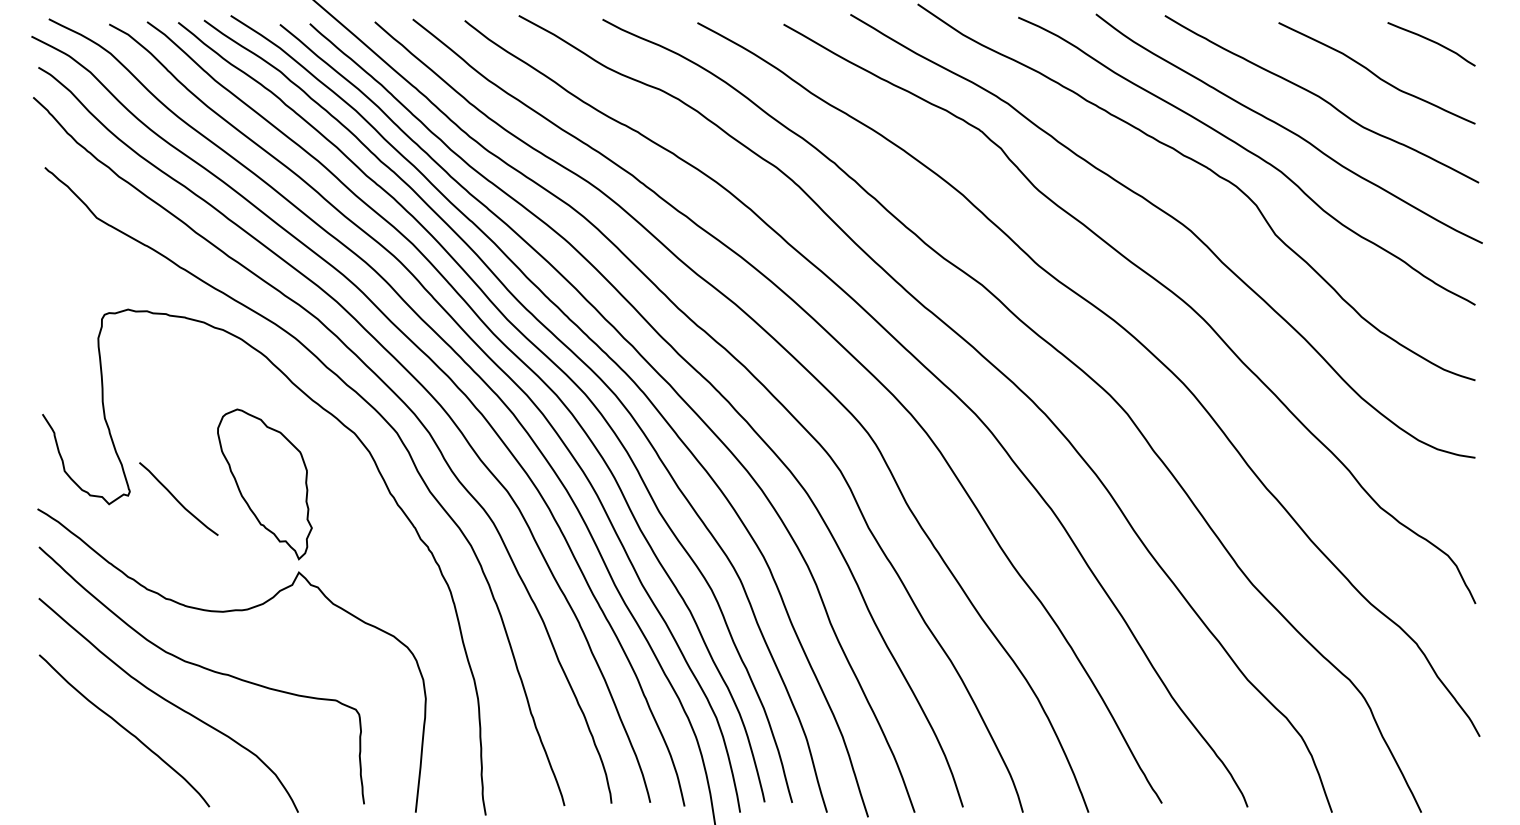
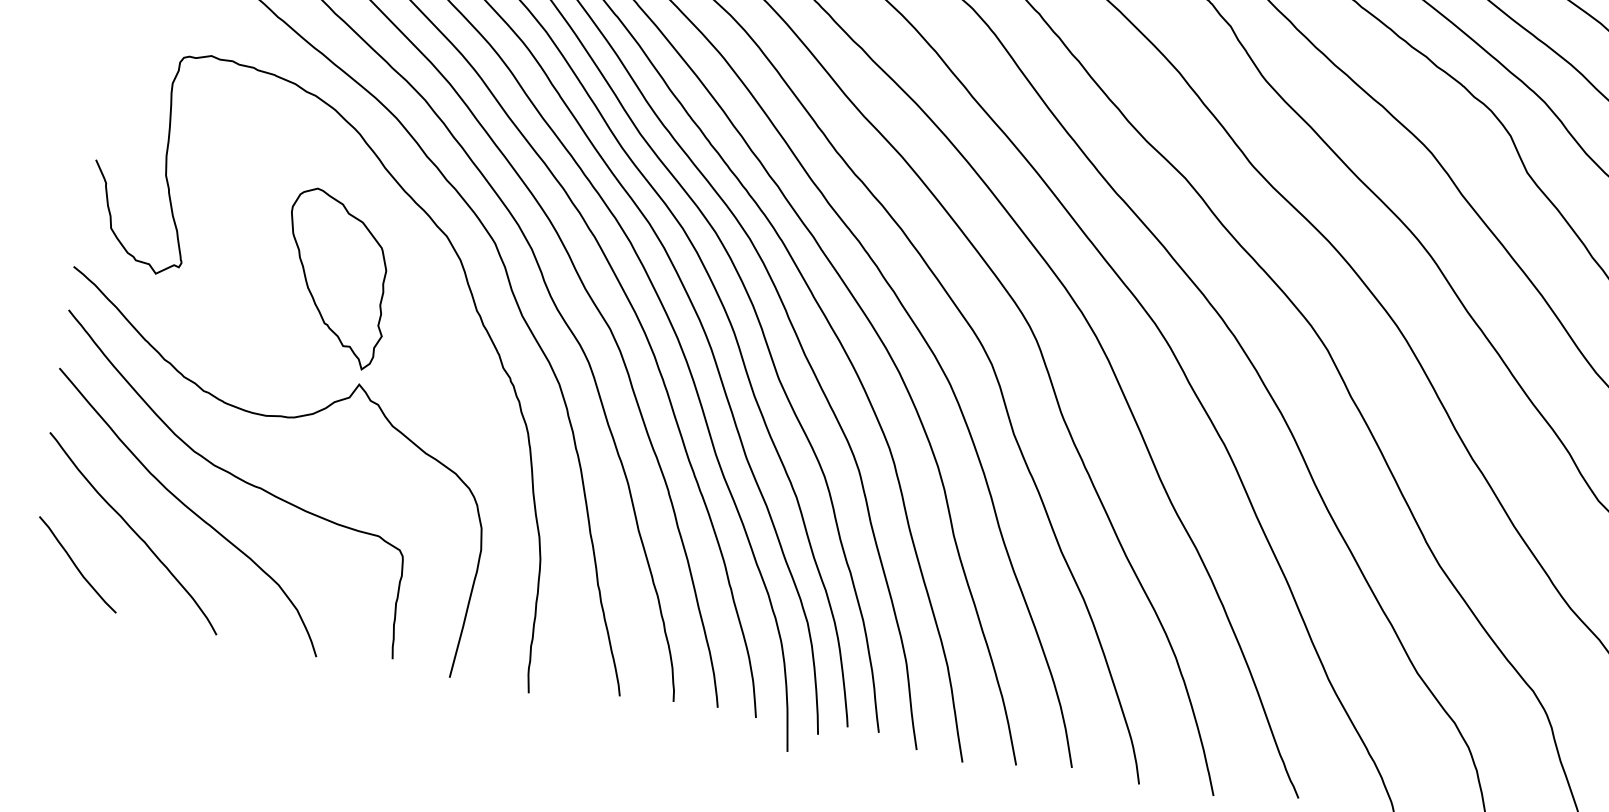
curve: (177, 499) -> (76, 565), moved

